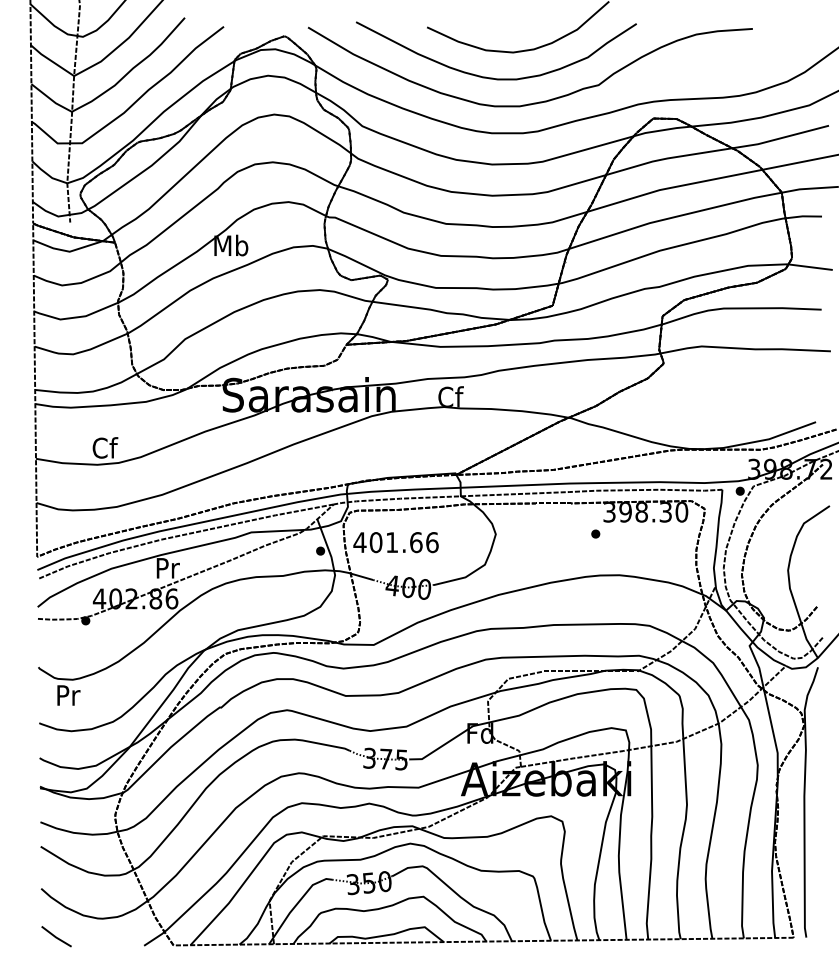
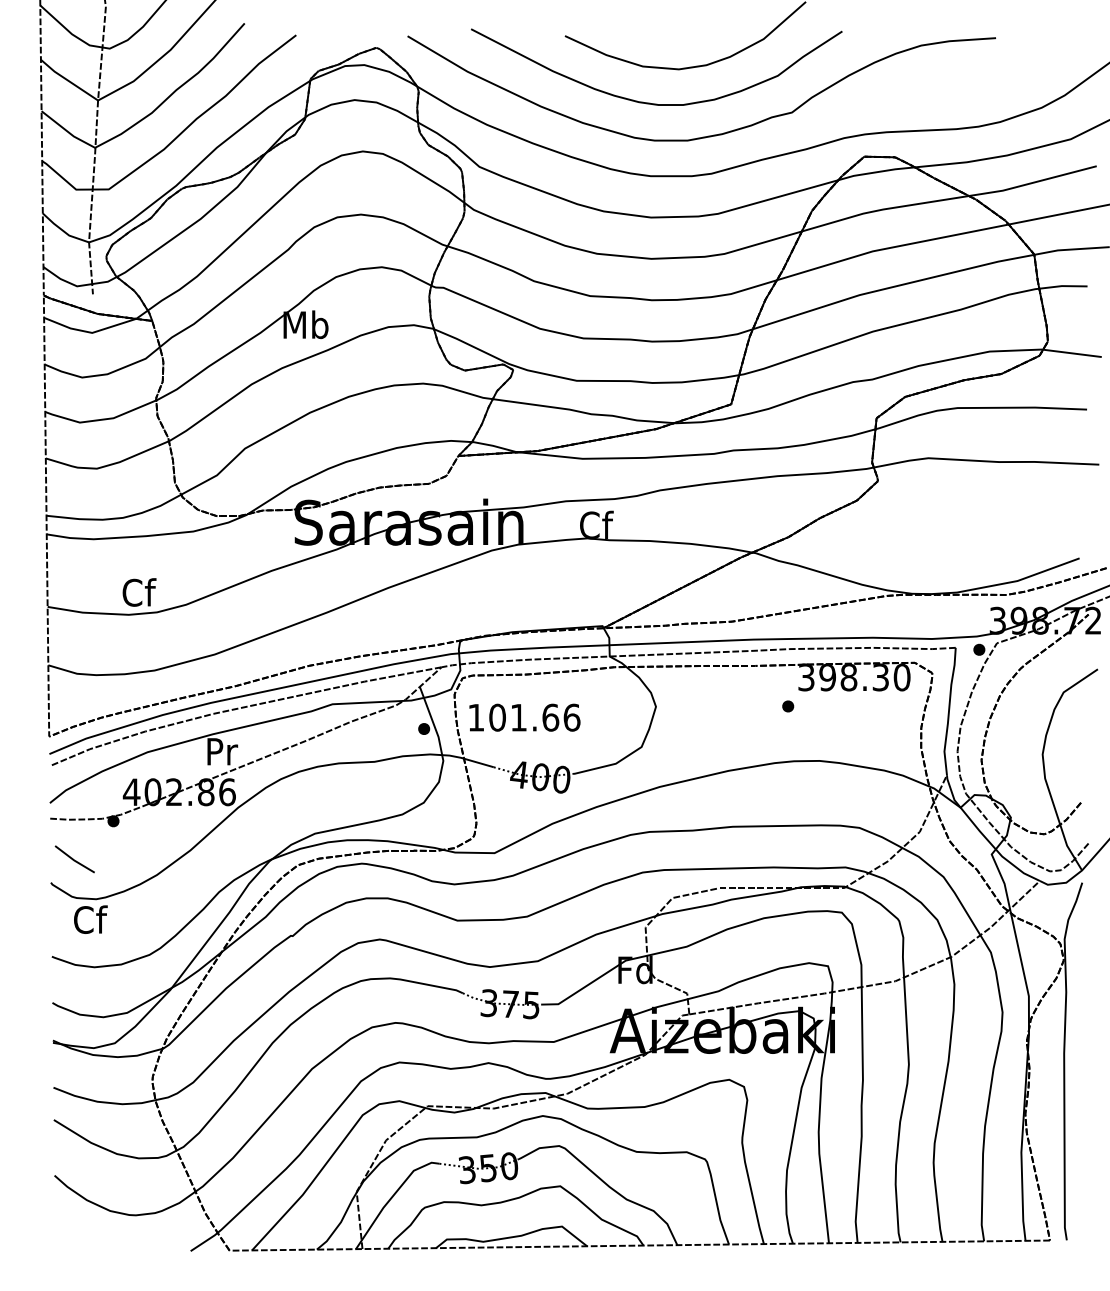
text: (359, 542) -> (475, 717), 401.66 -> 101.66
text: (68, 695) -> (90, 920), Pr -> Cf
line: (56, 936) -> (74, 859), moved

